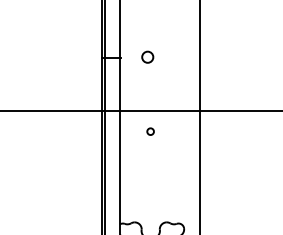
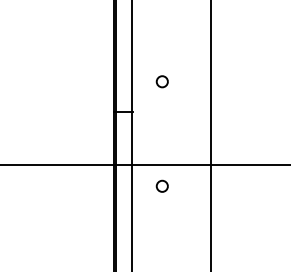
circle: (146, 56) -> (161, 81), moved
circle: (149, 130) -> (161, 185), size x1.67

